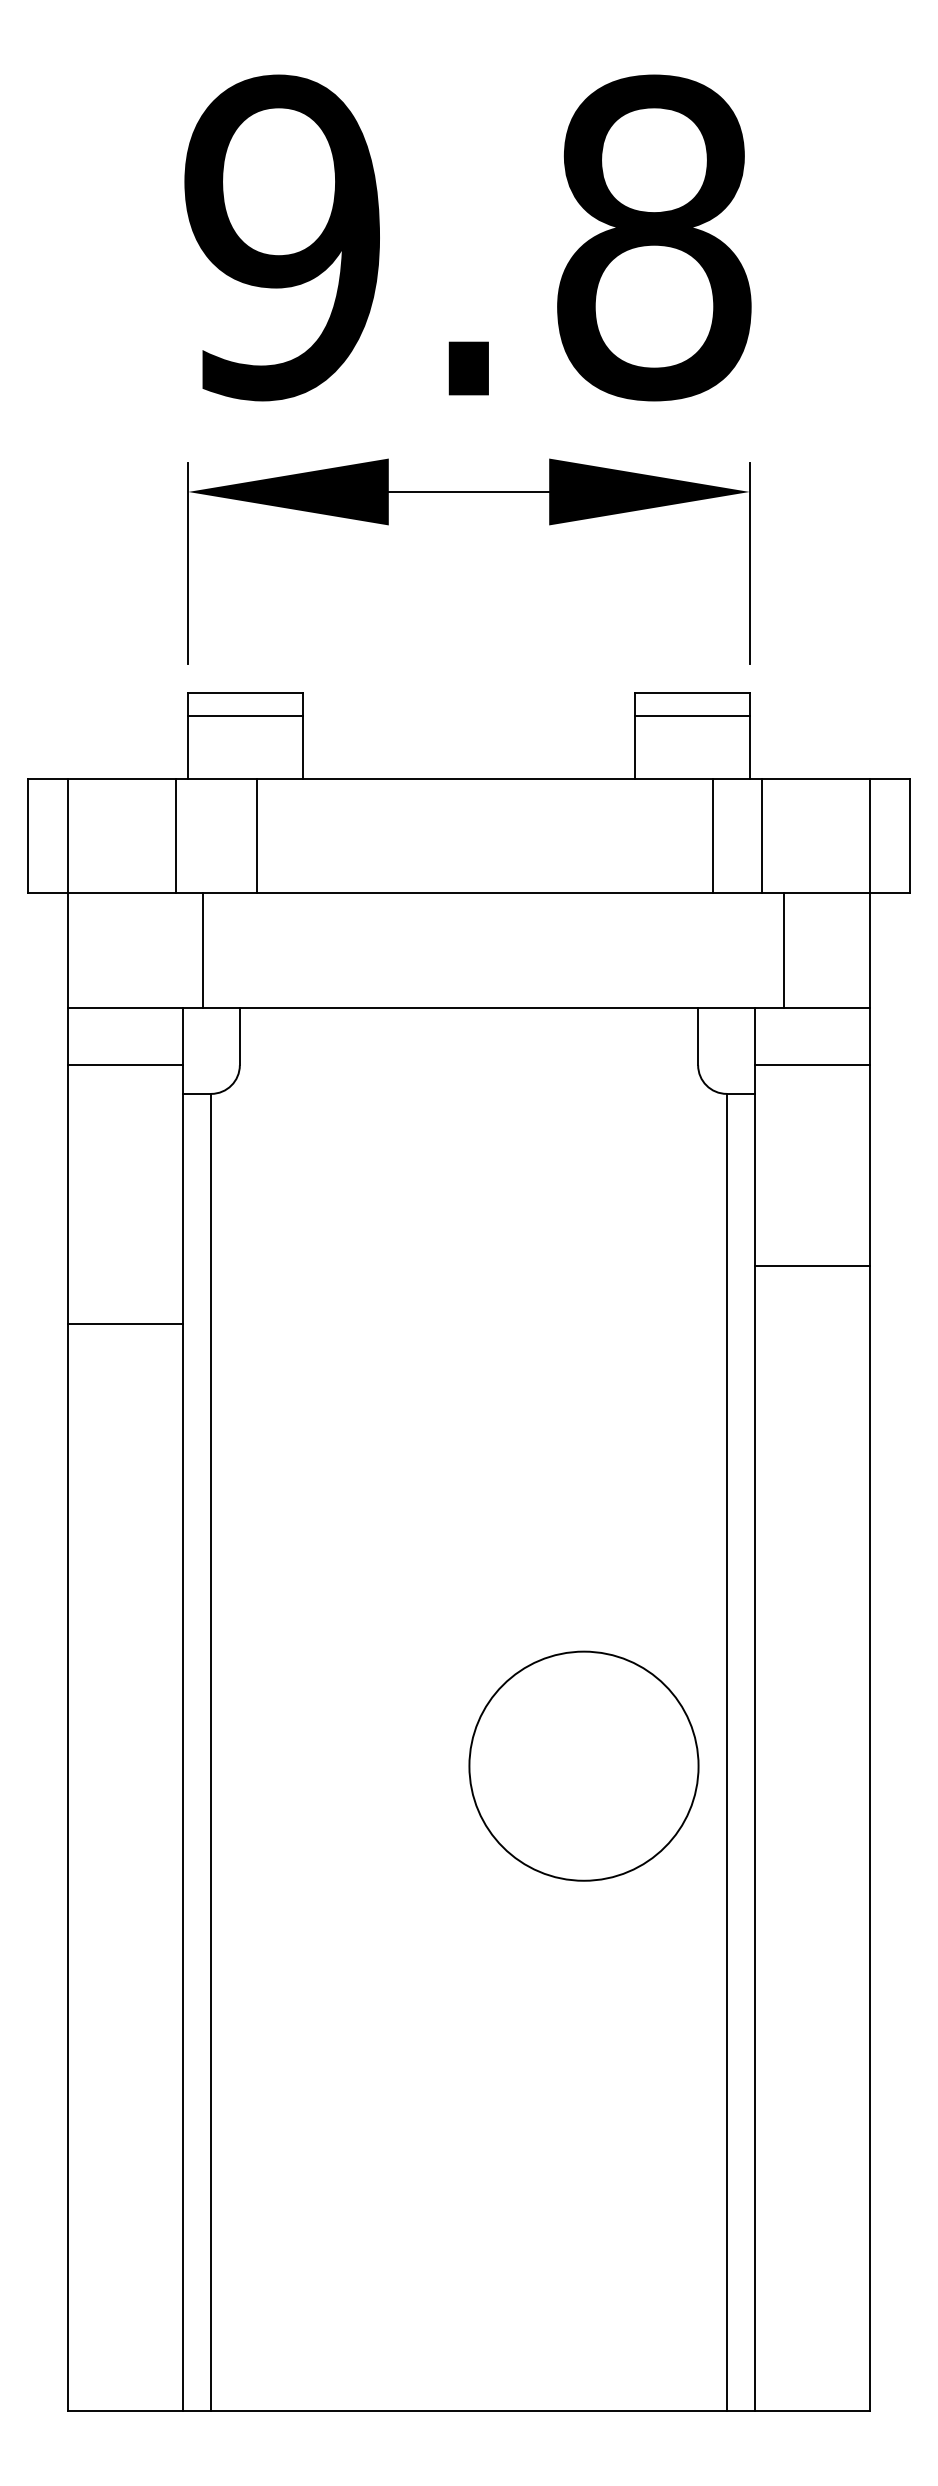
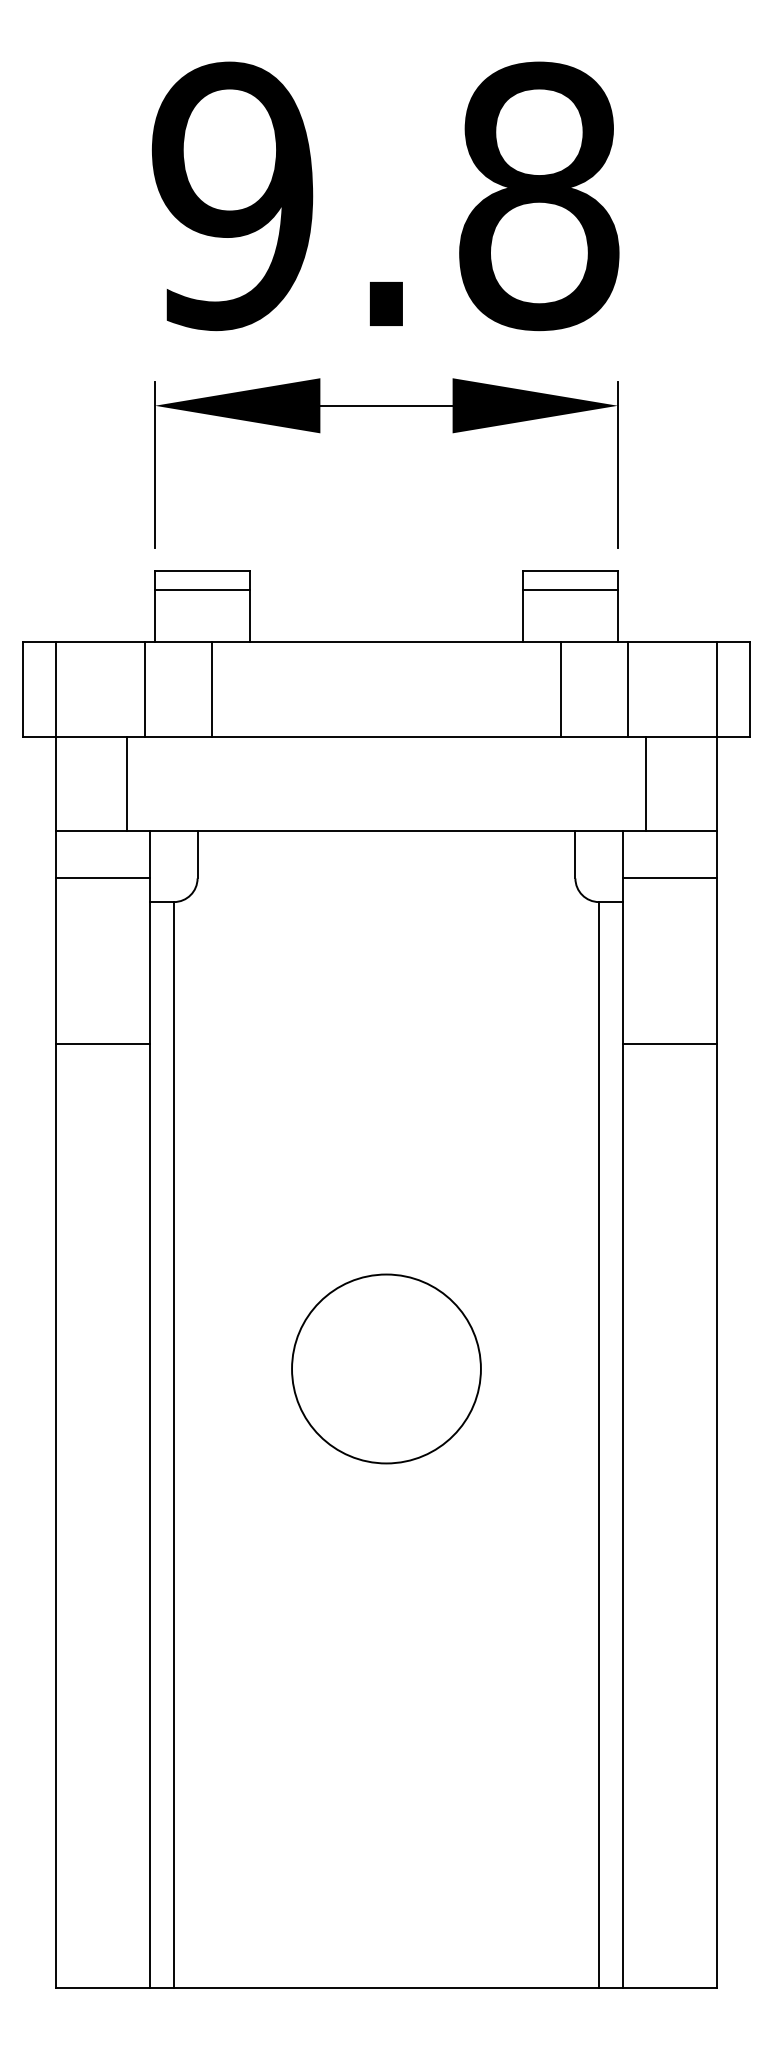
line: (712, 835) -> (560, 689), moved
line: (202, 950) -> (126, 783), moved
line: (125, 1323) -> (103, 1043), moved
circle: (583, 1765) -> (386, 1368), moved

